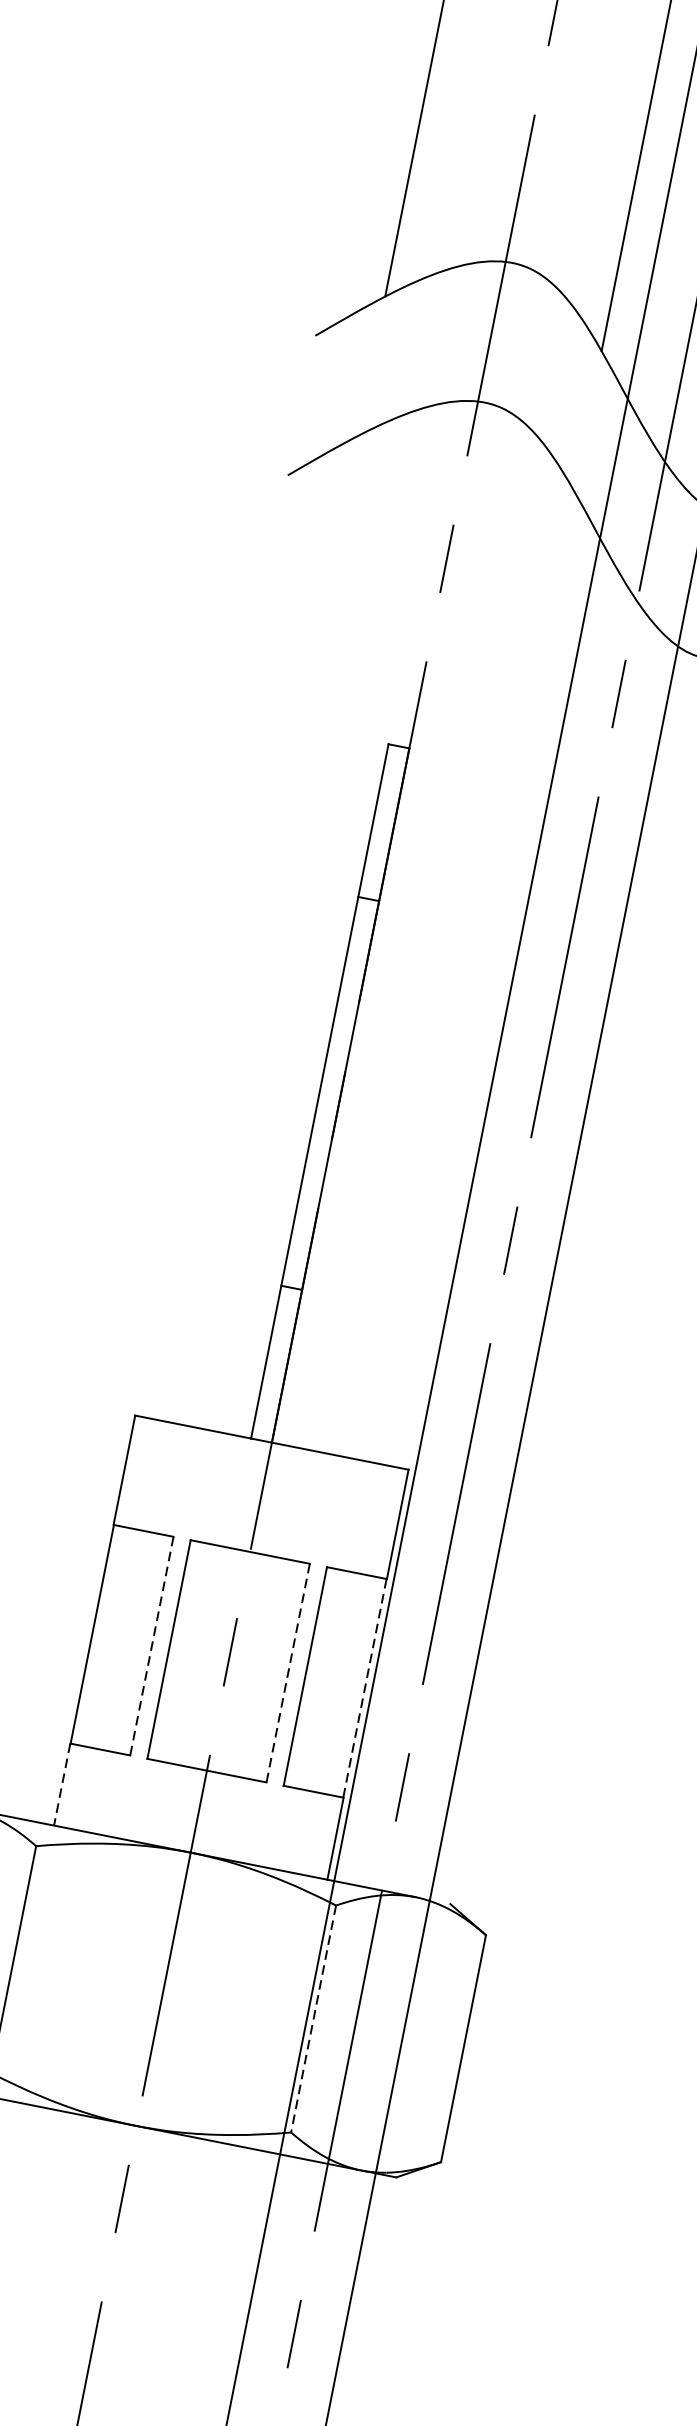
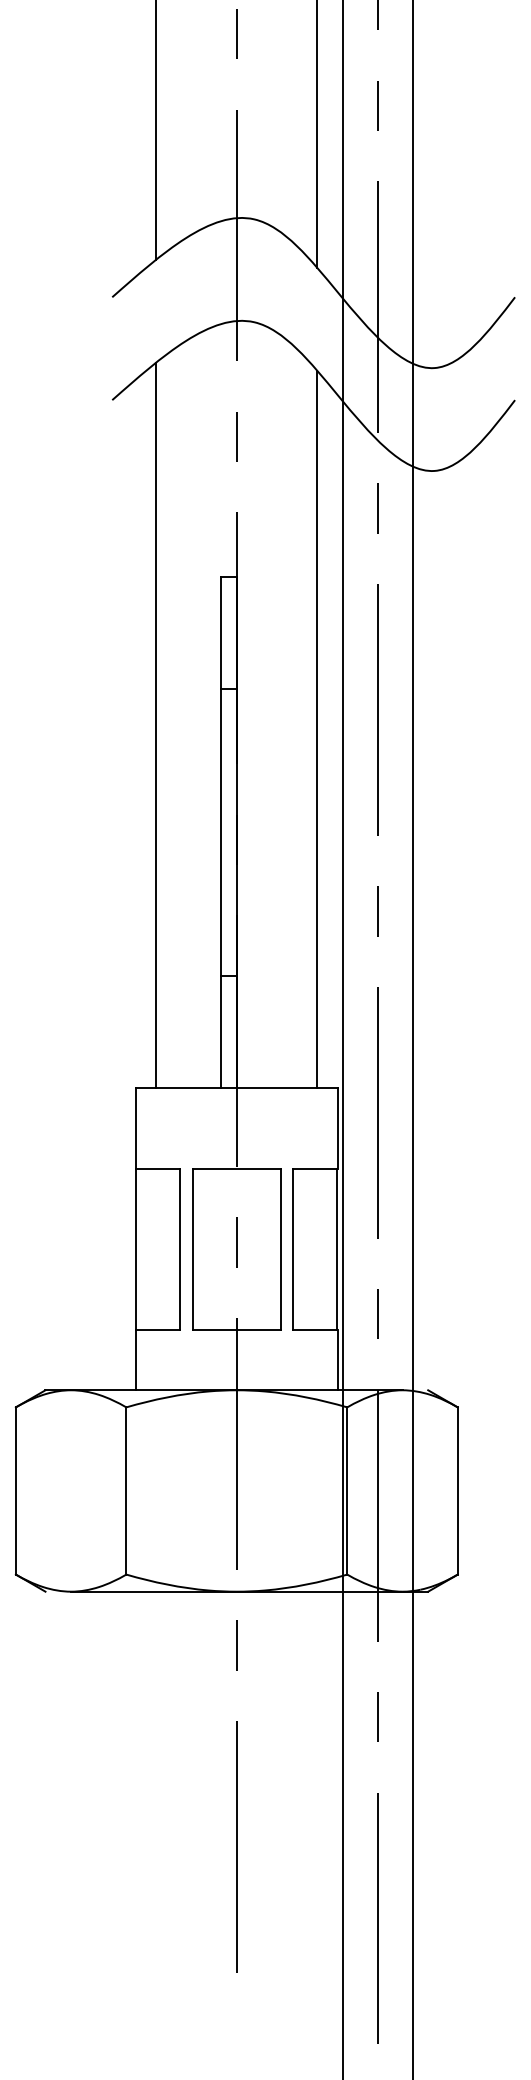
line: (260, 928) -> (156, 725), added
line: (477, 977) -> (317, 729), added
line: (152, 1646) -> (180, 1249), dashed -> solid
line: (287, 1673) -> (280, 1249), dashed -> solid
line: (365, 1688) -> (337, 1249), dashed -> solid
line: (62, 1785) -> (136, 1360), dashed -> solid
line: (313, 2018) -> (347, 1490), dashed -> solid

